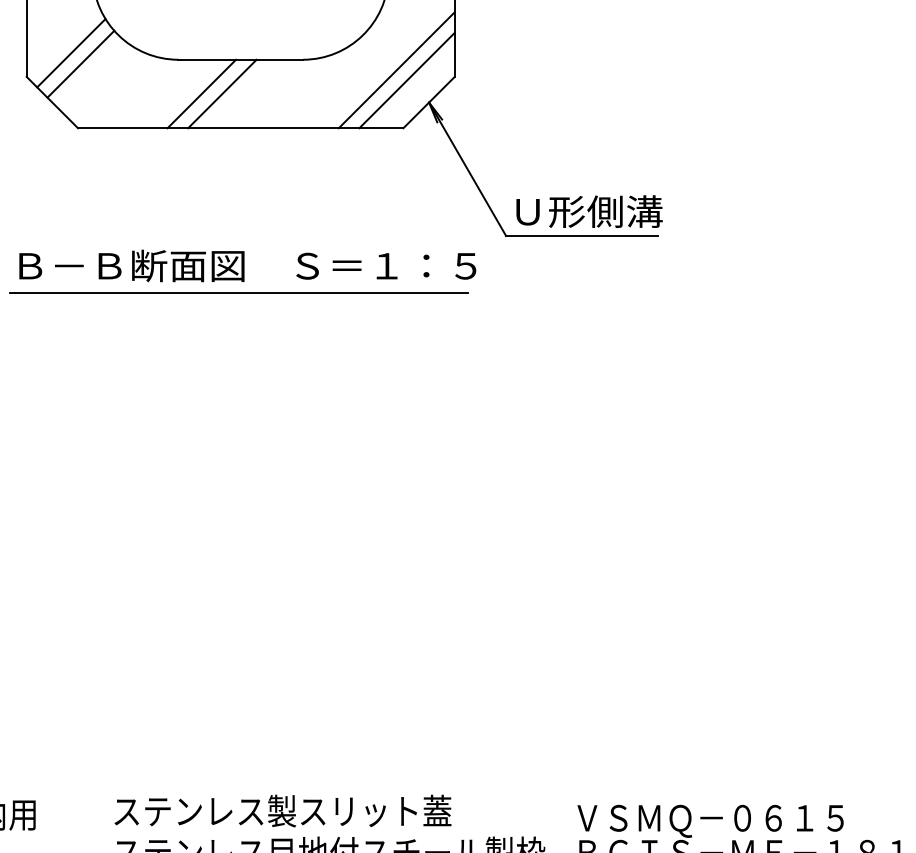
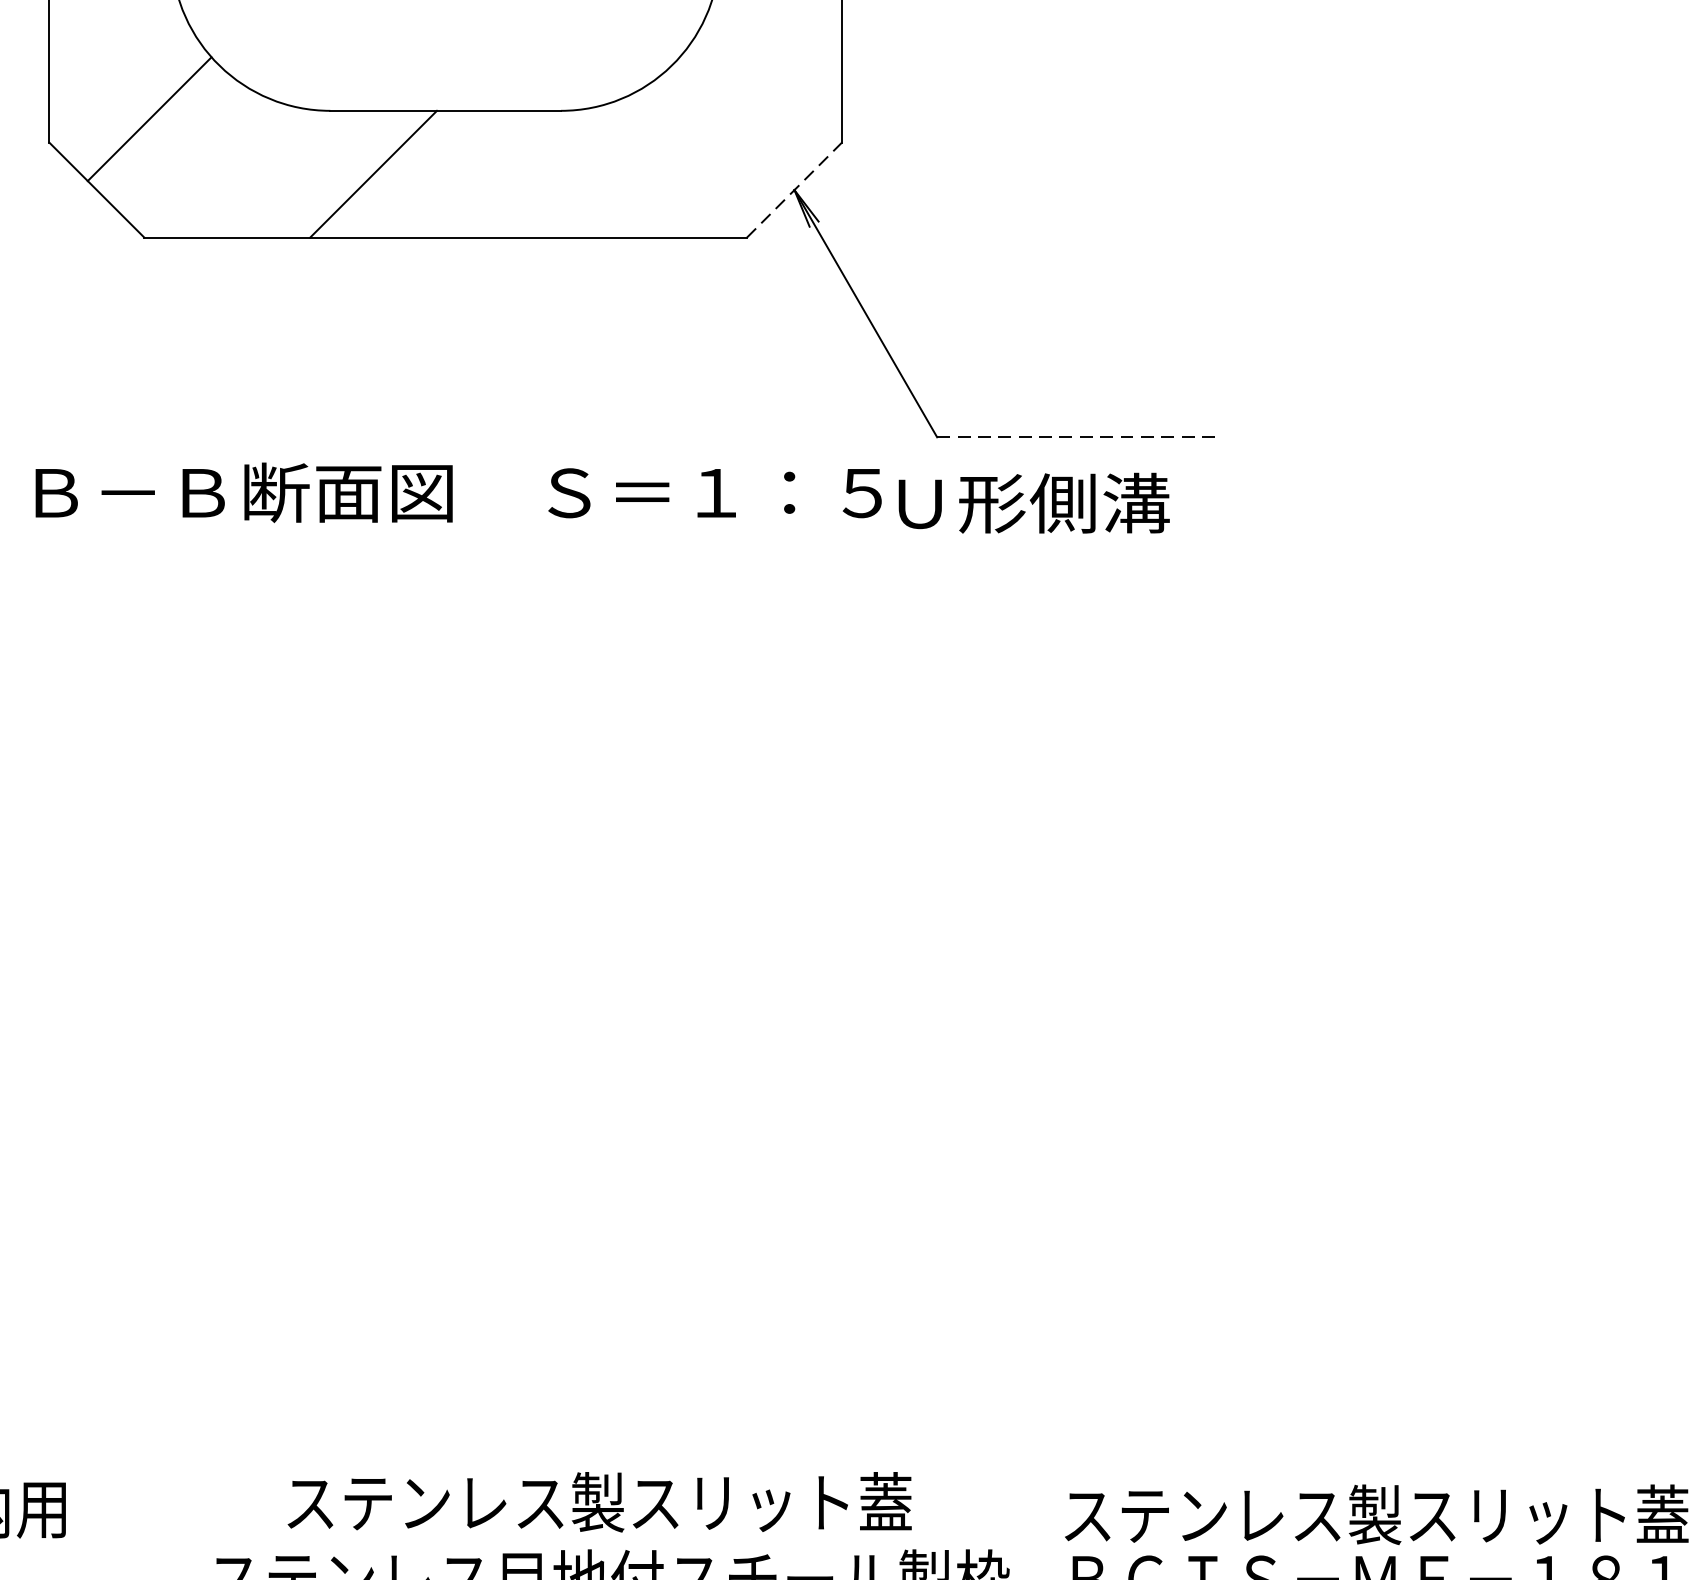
line: (71, 53) -> (132, 99), removed
line: (396, 70) -> (734, 130), removed
line: (406, 80) -> (752, 149), removed
line: (222, 93) -> (411, 173), removed
line: (429, 102) -> (795, 189), solid -> dashed
text: (589, 211) -> (1034, 502), moved
line: (582, 236) -> (1078, 438), solid -> dashed
line: (238, 292) -> (441, 541), removed
text: (282, 810) -> (598, 1501), moved
text: (743, 819) -> (1376, 1517), ＶＳＭＱ－０６１５ -> ステンレス製スリット蓋

